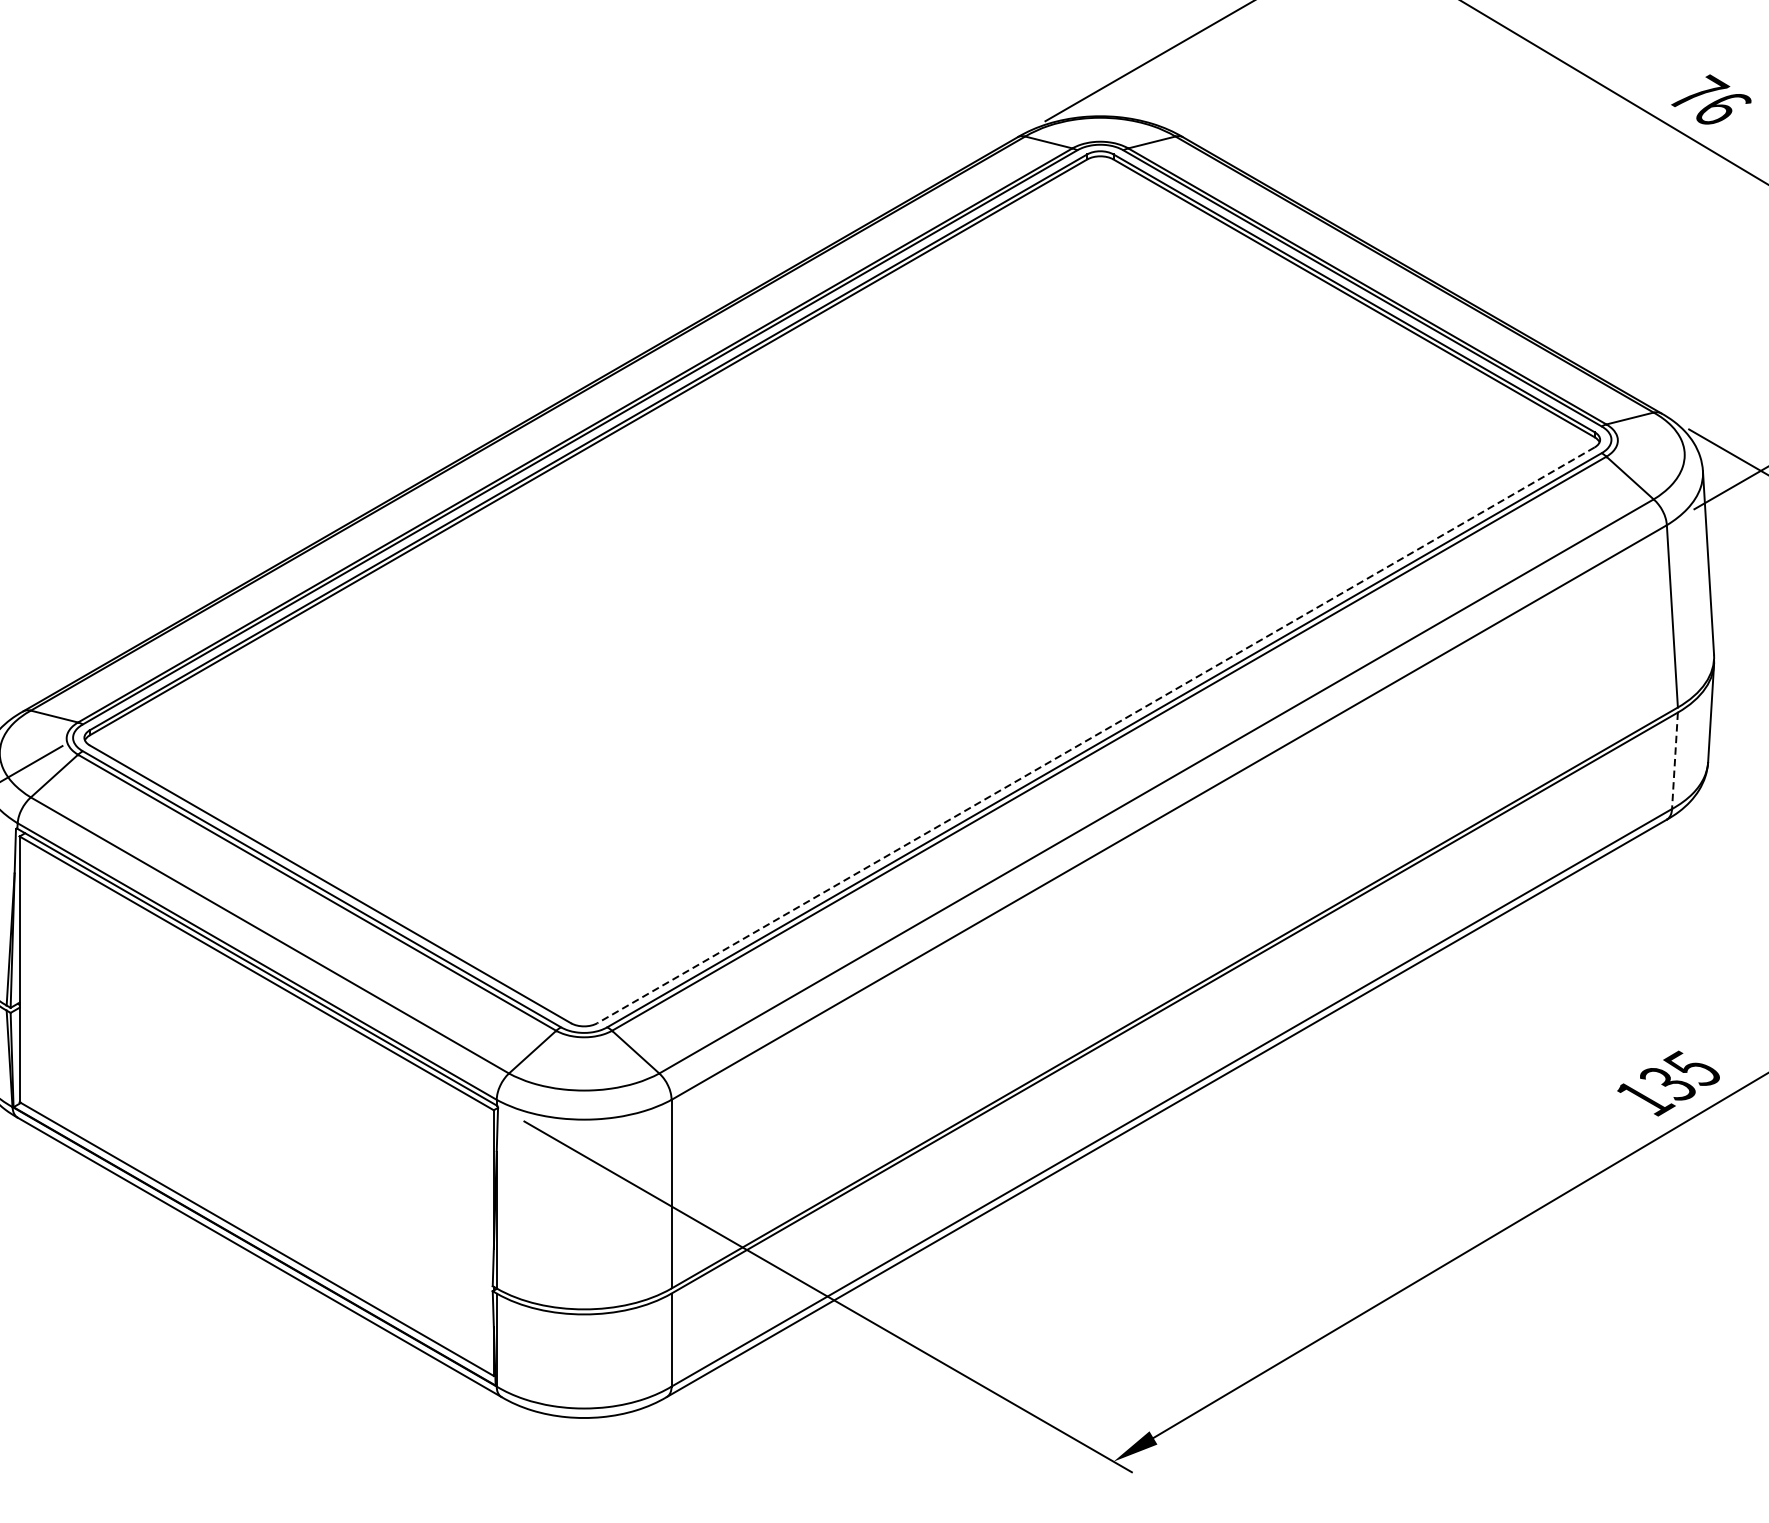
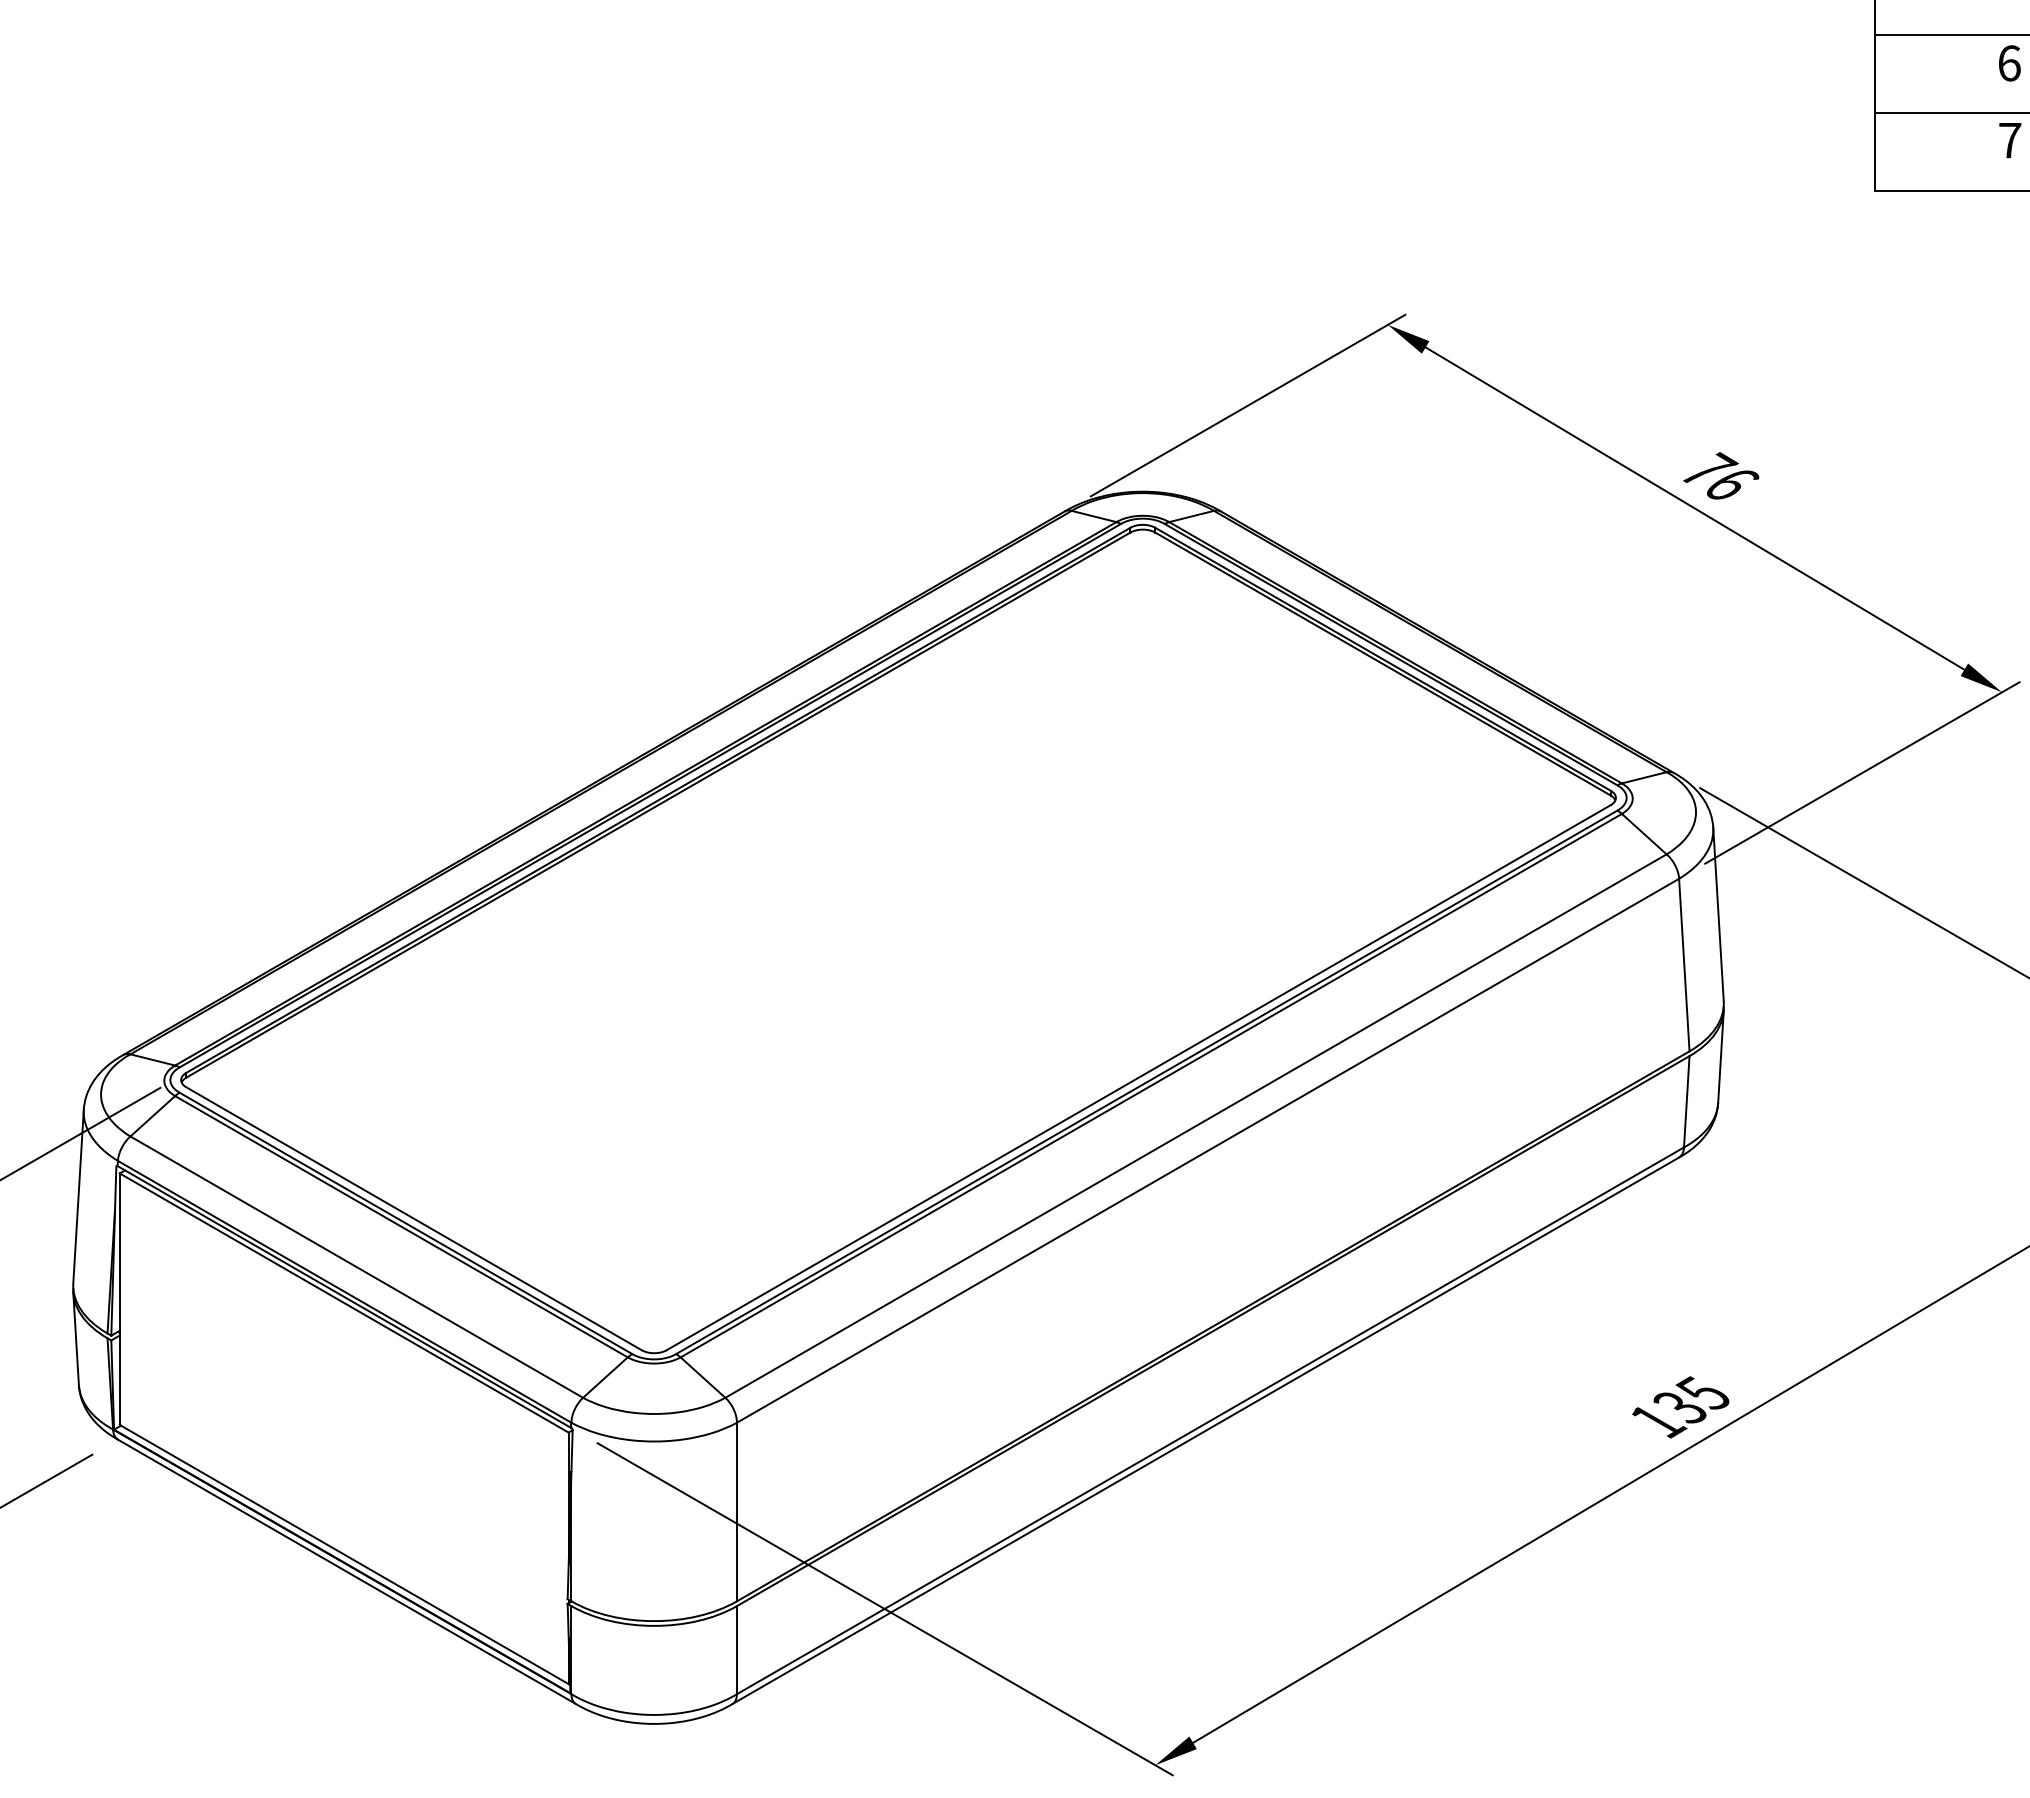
line: (1095, 735) -> (1138, 1077), dashed -> solid
line: (1674, 760) -> (1686, 1101), dashed -> solid

